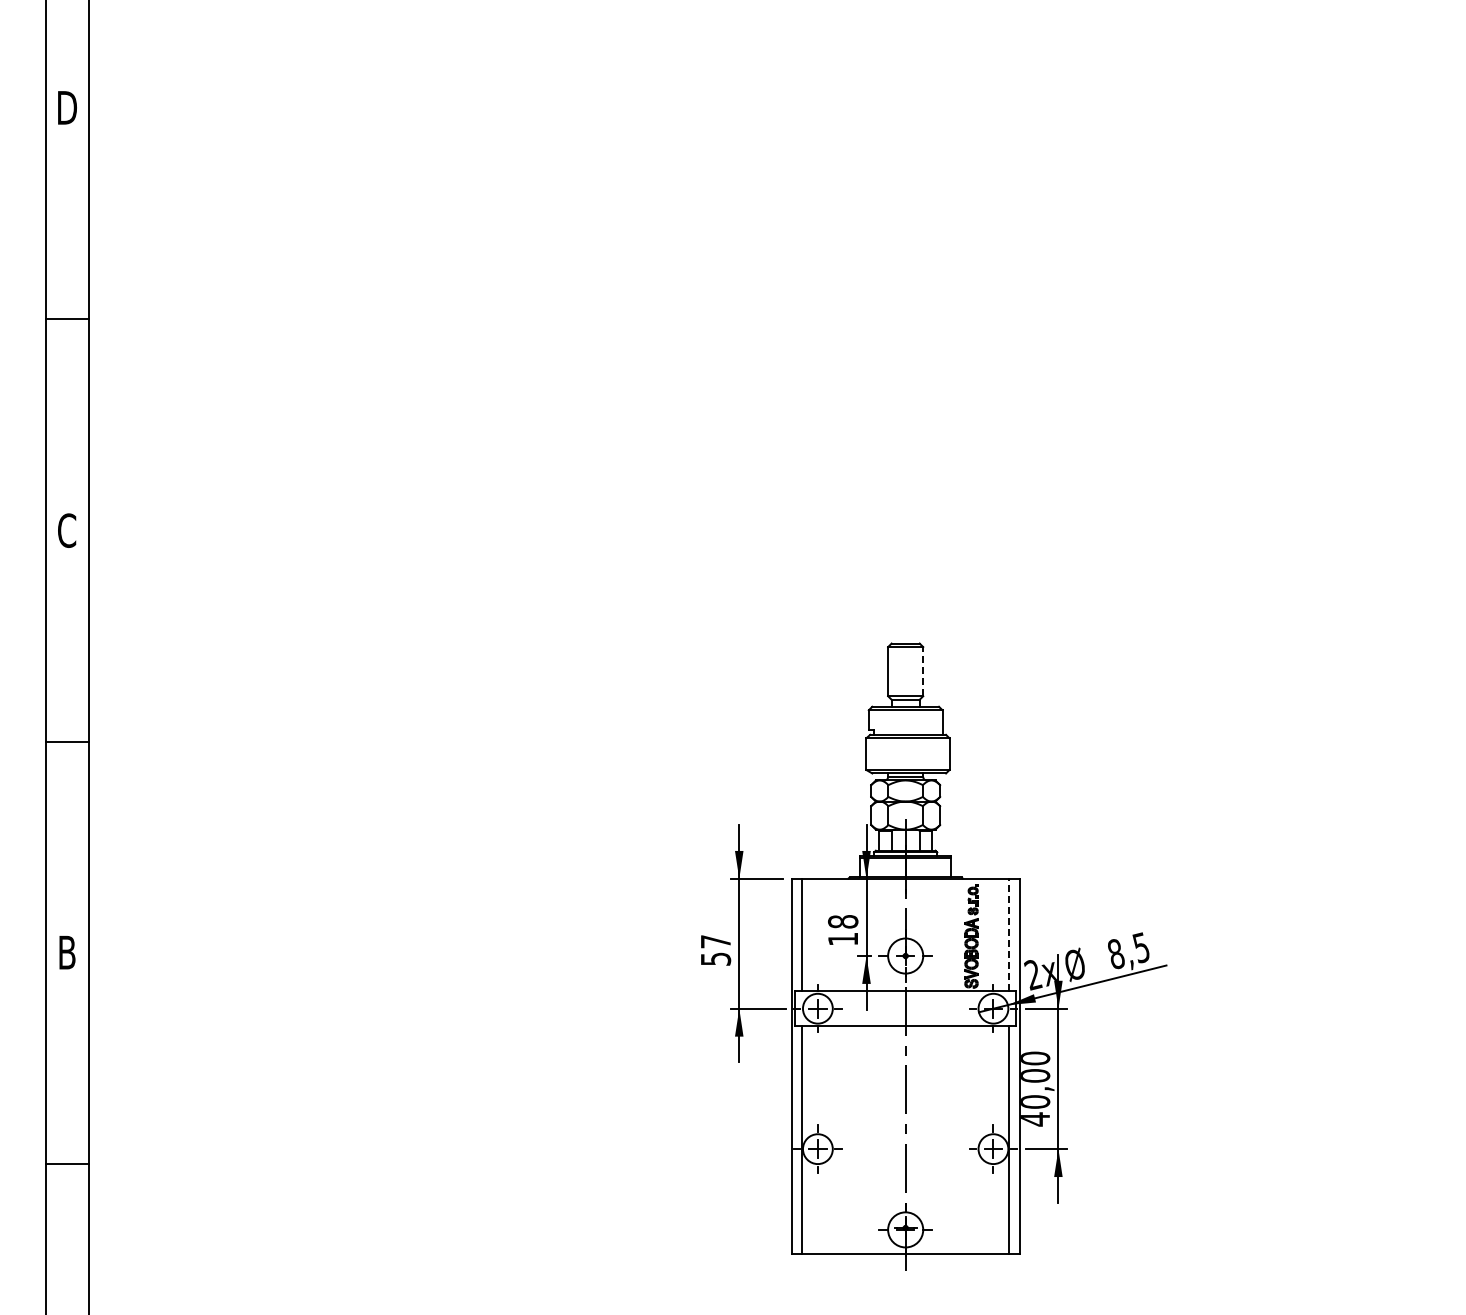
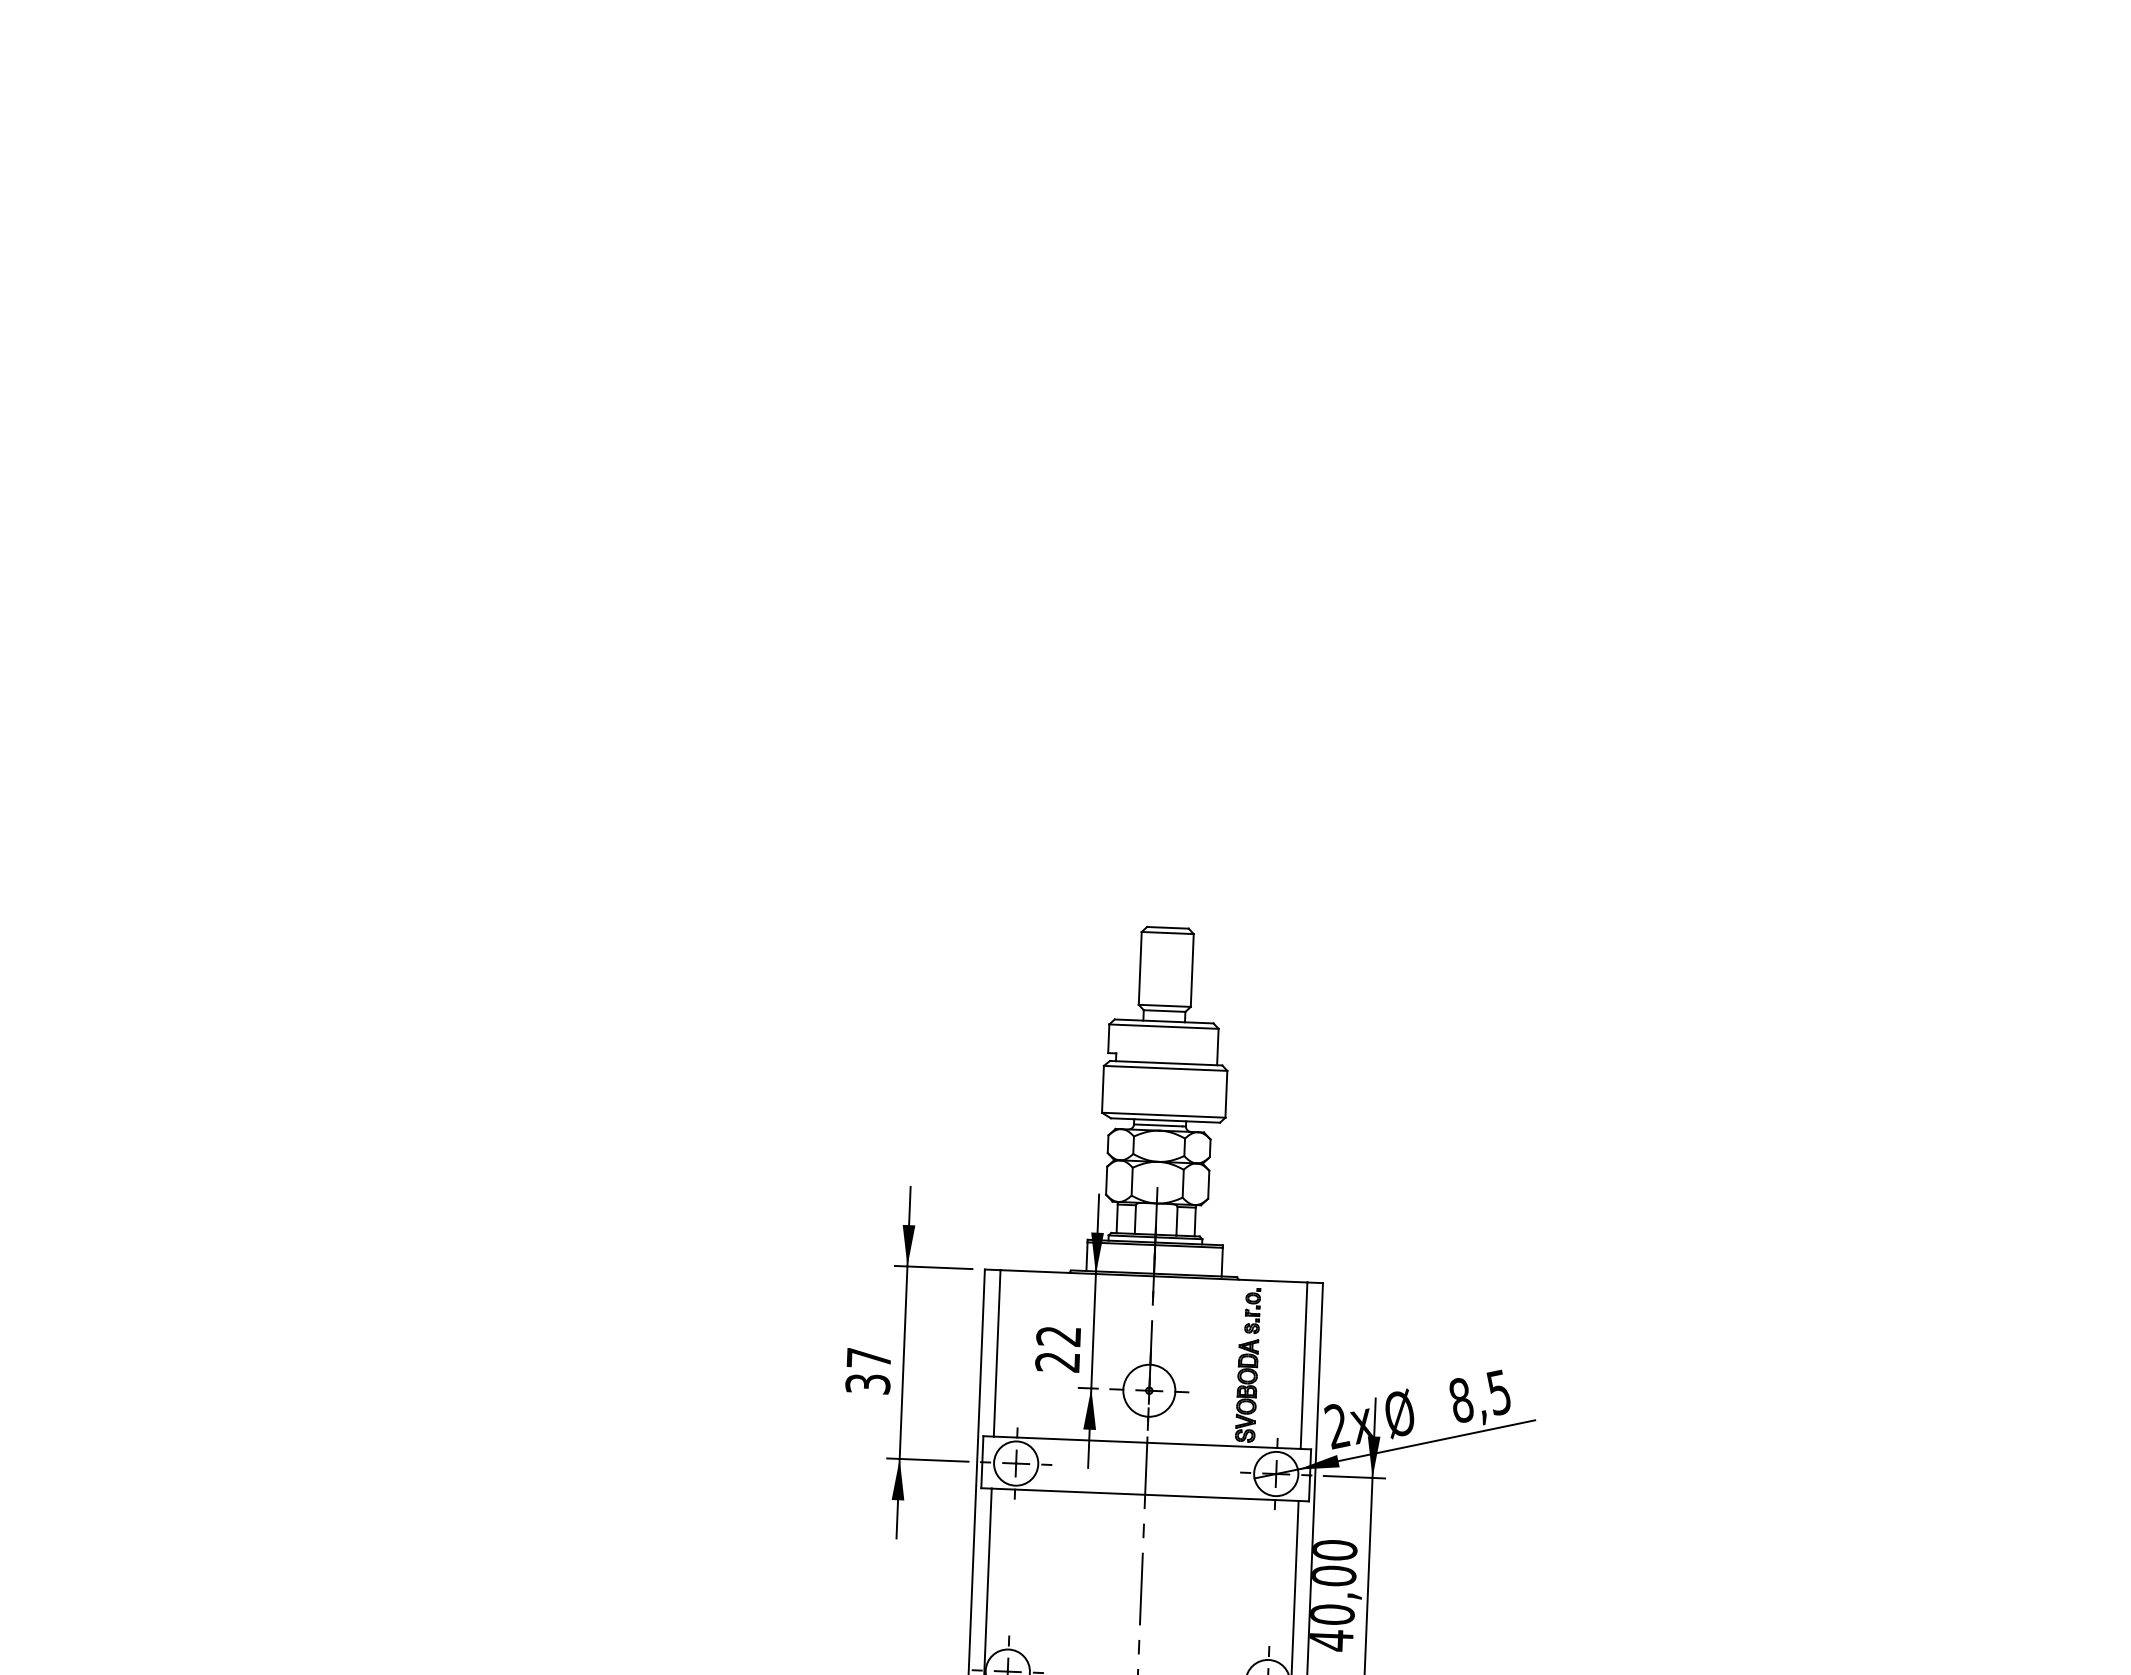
line: (923, 671) -> (1192, 970), dashed -> solid
text: (843, 930) -> (1058, 1349), 18 -> 22
line: (1009, 934) -> (1304, 1365), dashed -> solid
text: (715, 958) -> (867, 1383), 57 -> 37

